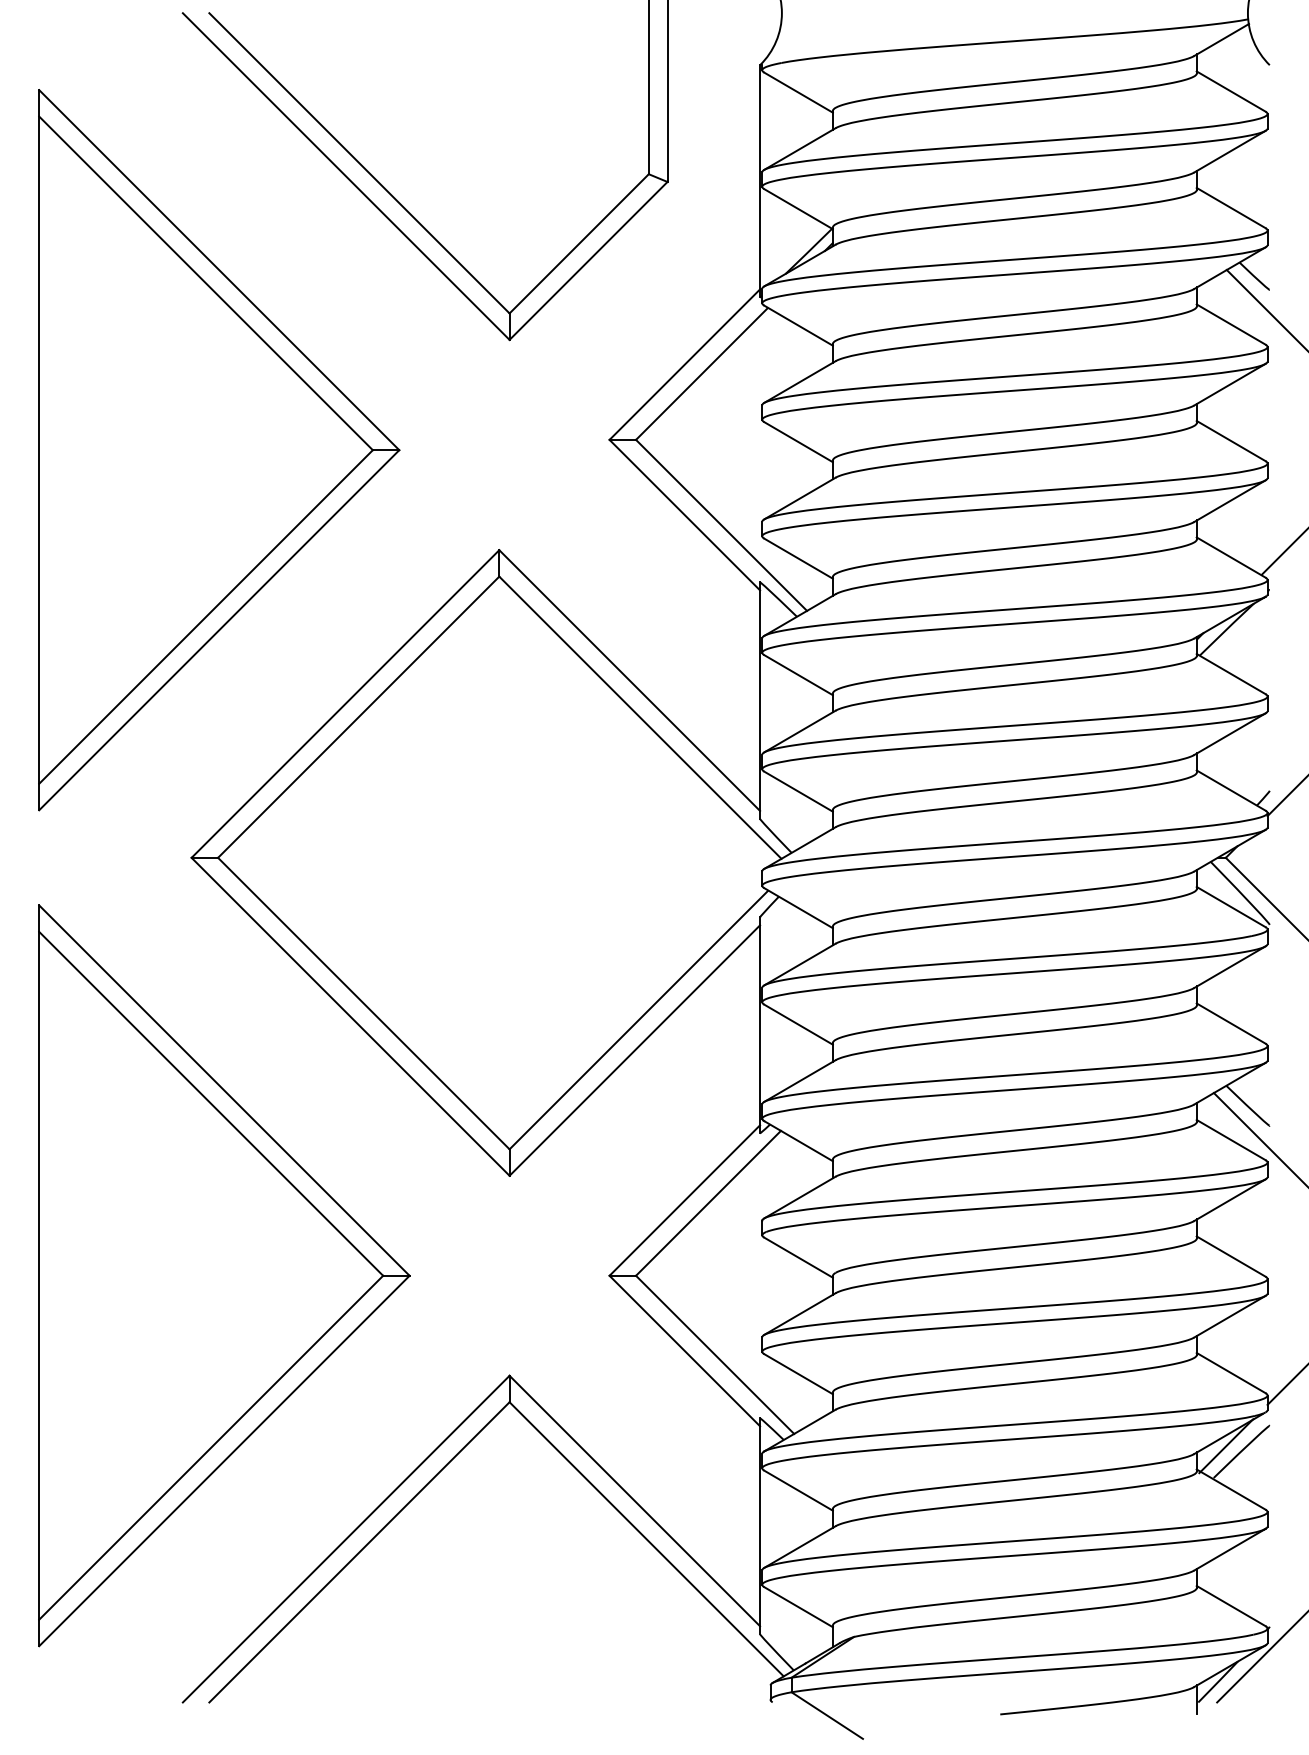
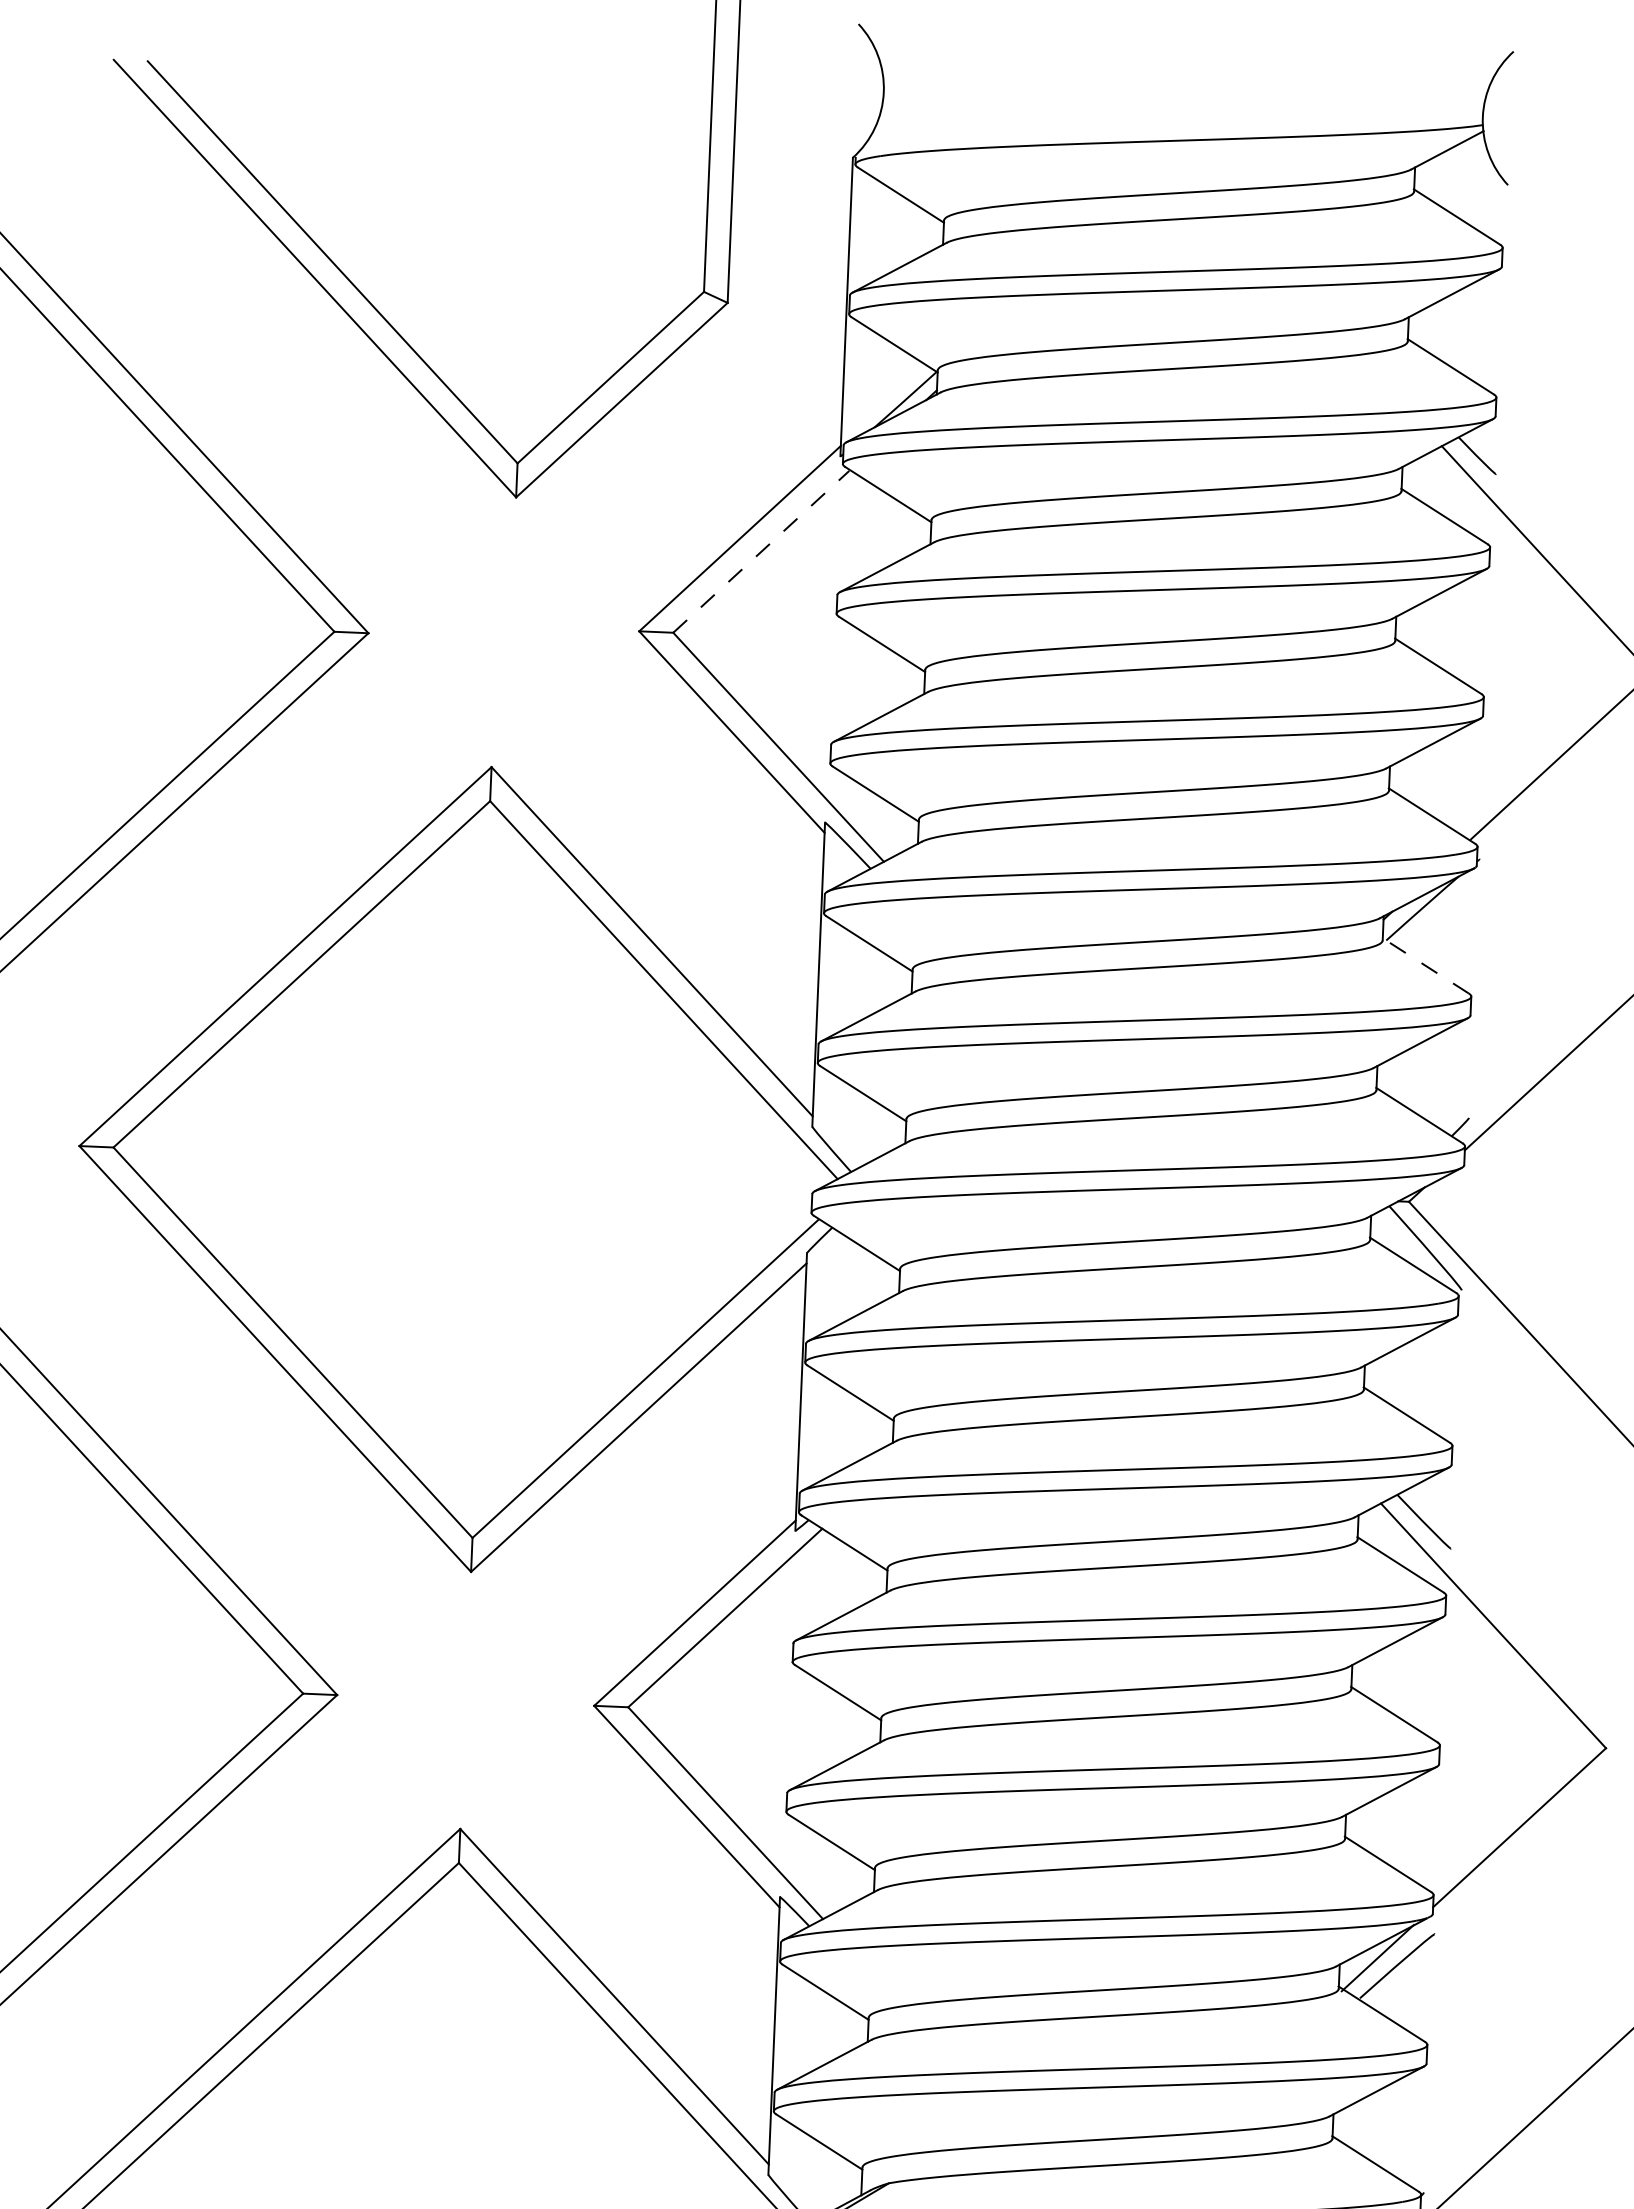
line: (701, 374) -> (760, 552), solid -> dashed
line: (1231, 674) -> (1426, 966), solid -> dashed

